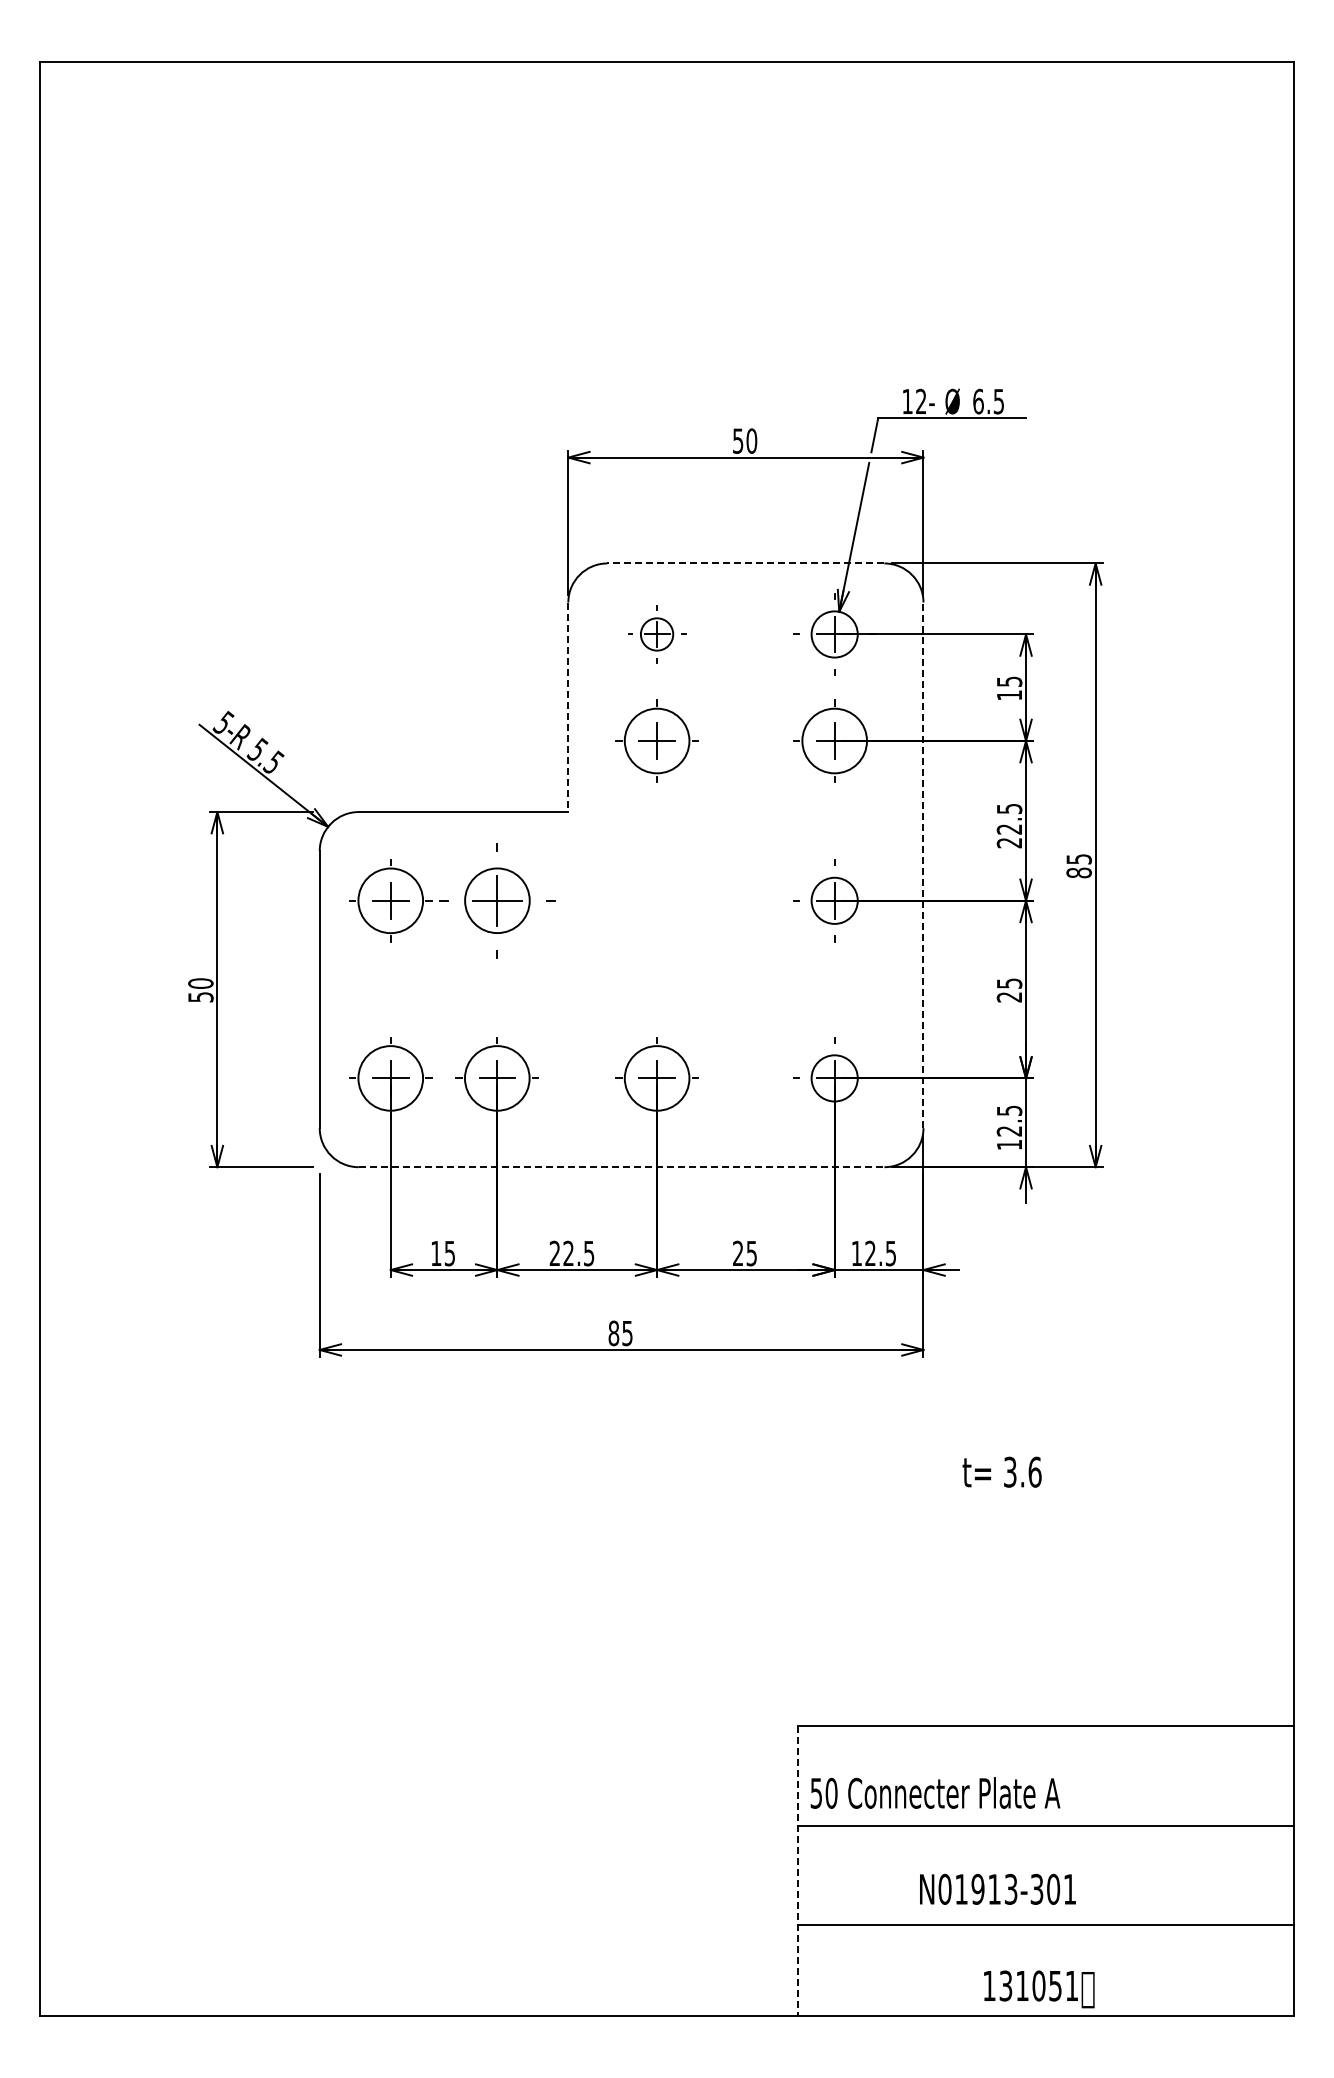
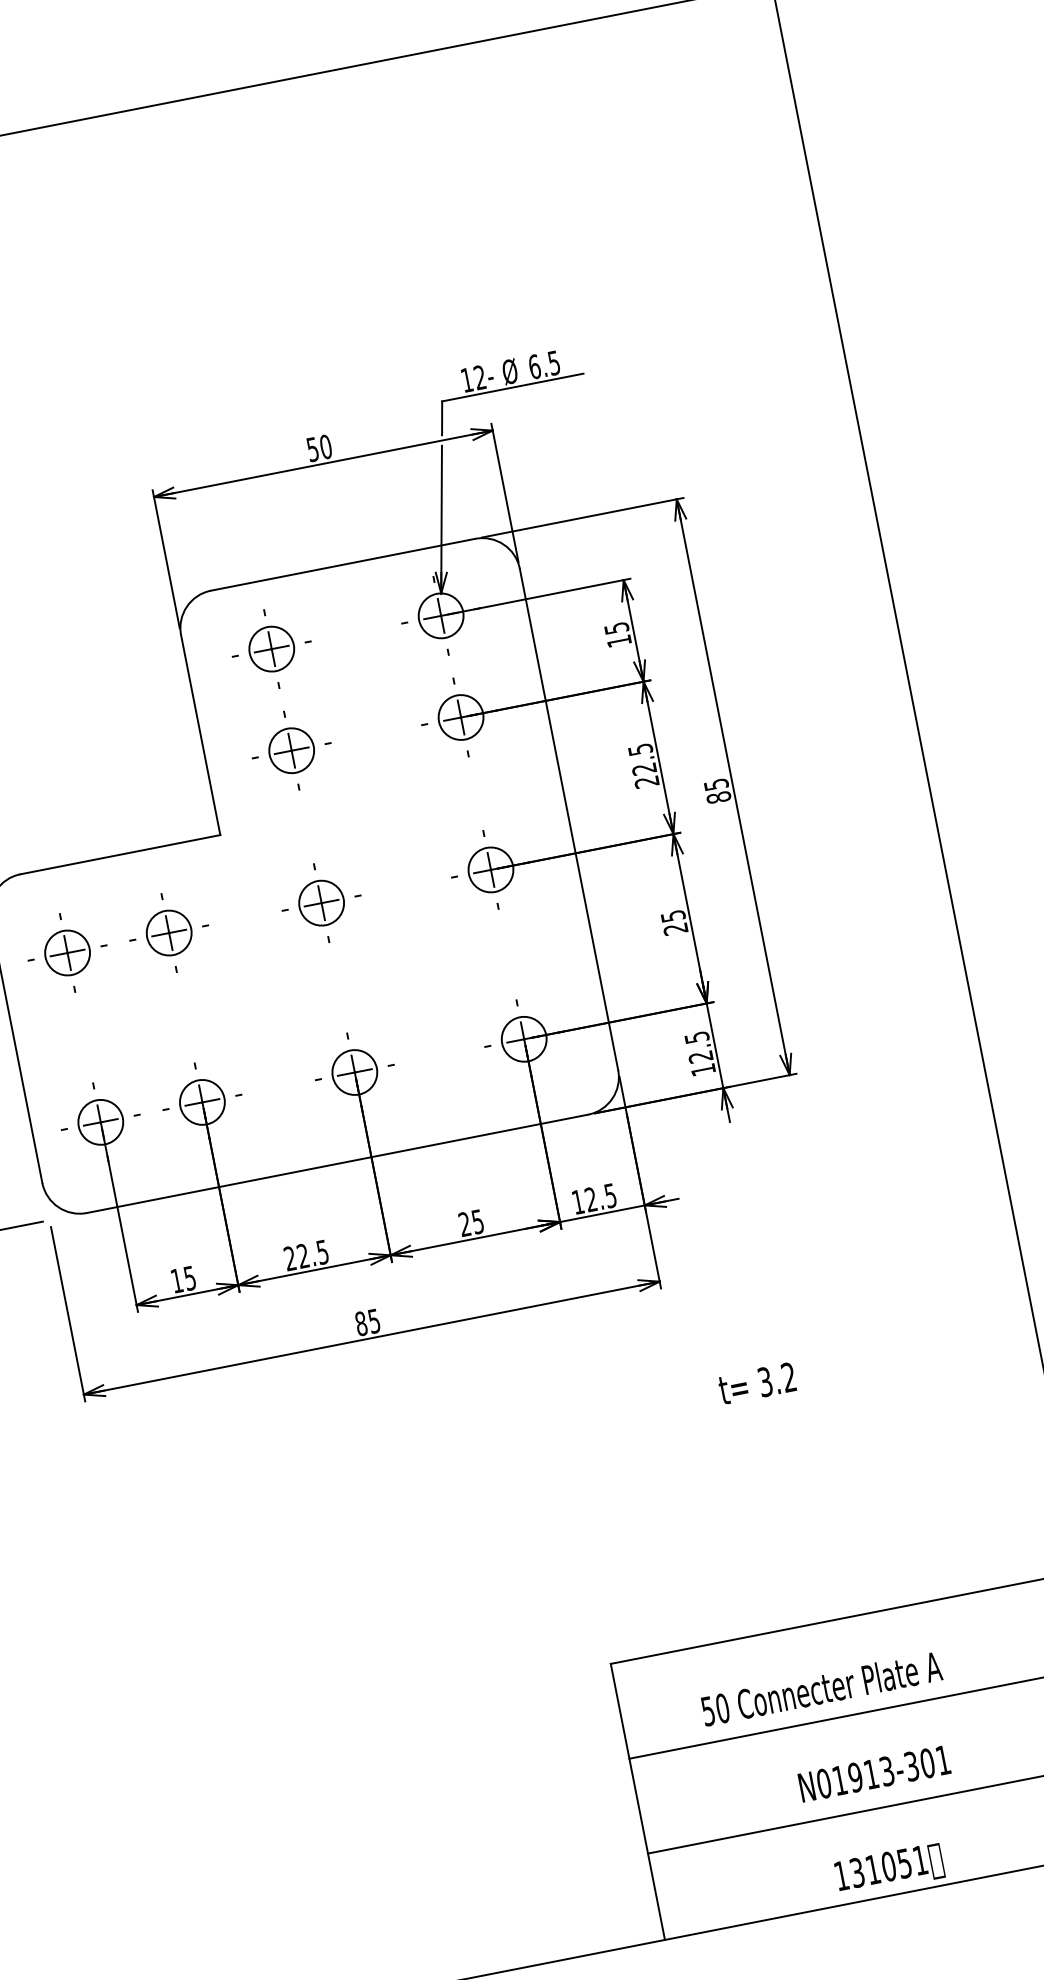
line: (745, 563) -> (342, 564), dashed -> solid
part: (656, 634) -> (271, 649), size x1.43
line: (568, 707) -> (200, 735), dashed -> solid
circle: (657, 740) -> (291, 750), size x0.71
circle: (834, 740) -> (460, 717), size x0.71
line: (923, 865) -> (569, 819), dashed -> solid
circle: (390, 900) -> (67, 952), size x0.71
part: (496, 900) -> (168, 932), size x0.71
part: (656, 900) -> (320, 902), added
circle: (390, 1078) -> (100, 1122), size x0.71
circle: (497, 1078) -> (202, 1102), size x0.71
circle: (657, 1078) -> (355, 1072), size x0.71
line: (621, 1167) -> (337, 1164), dashed -> solid
text: (1034, 1471) -> (788, 1376), 3.6 -> 3.2
text: (935, 1792) -> (821, 1688), moved
line: (798, 1870) -> (637, 1801), dashed -> solid
text: (997, 1888) -> (873, 1773), moved

